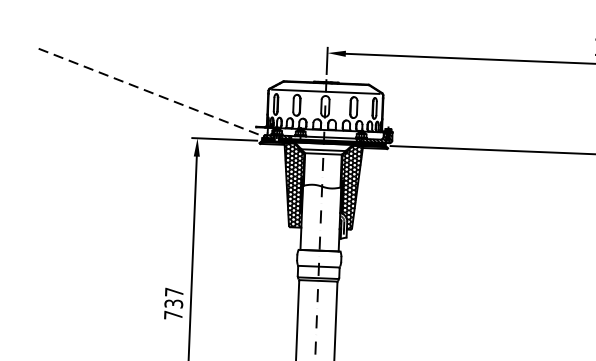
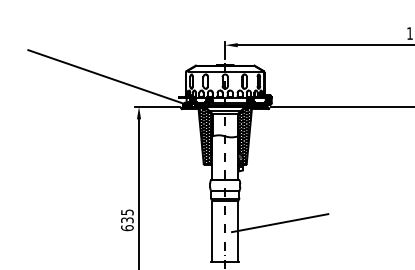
line: (154, 93) -> (108, 77), dashed -> solid
text: (173, 304) -> (127, 220), 737 -> 635
line: (397, 317) -> (280, 223), added

